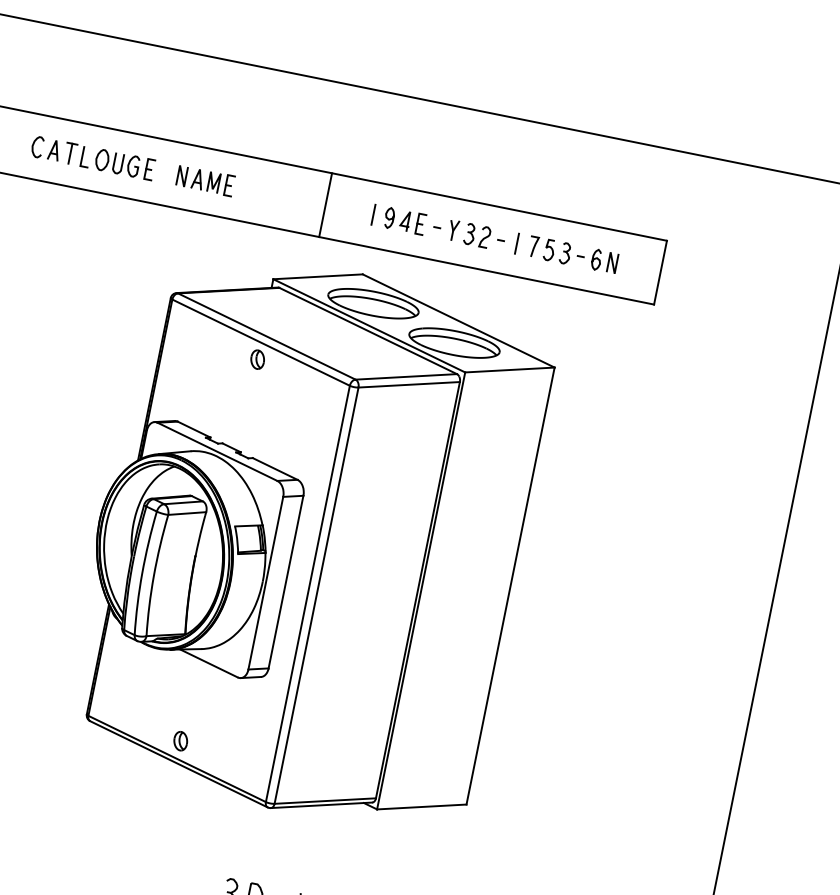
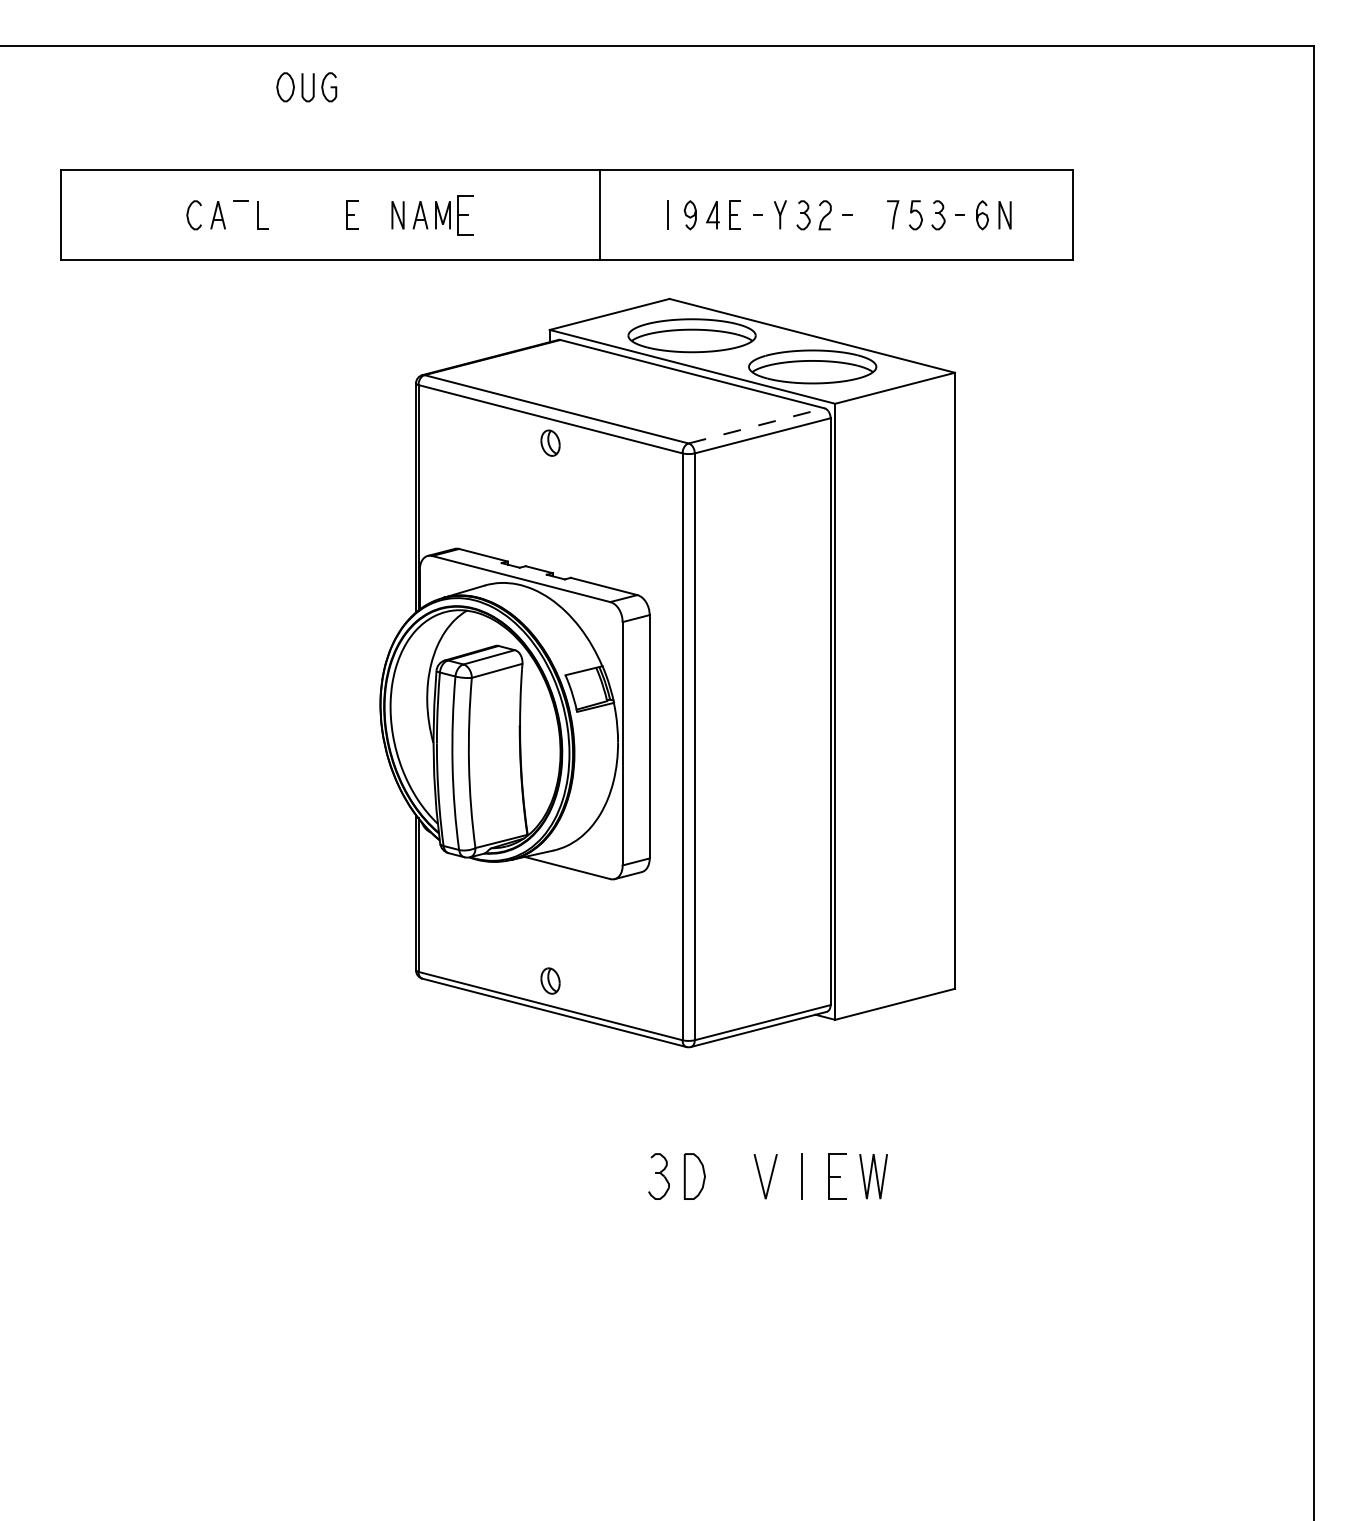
line: (70, 153) -> (240, 215), removed
part: (117, 163) -> (306, 87), moved
part: (229, 185) -> (464, 214), size x1.4
line: (517, 243) -> (870, 215), removed
line: (407, 376) -> (757, 425), solid -> dashed

